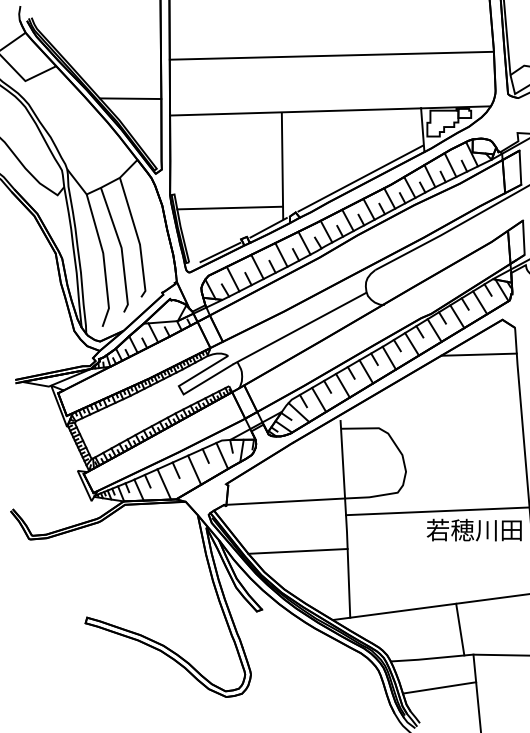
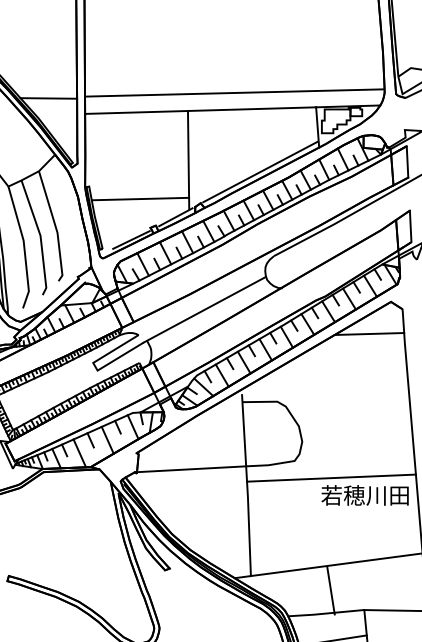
line: (331, 55) -> (234, 92), moved
line: (297, 550) -> (202, 514), removed
line: (460, 629) -> (331, 590), moved

